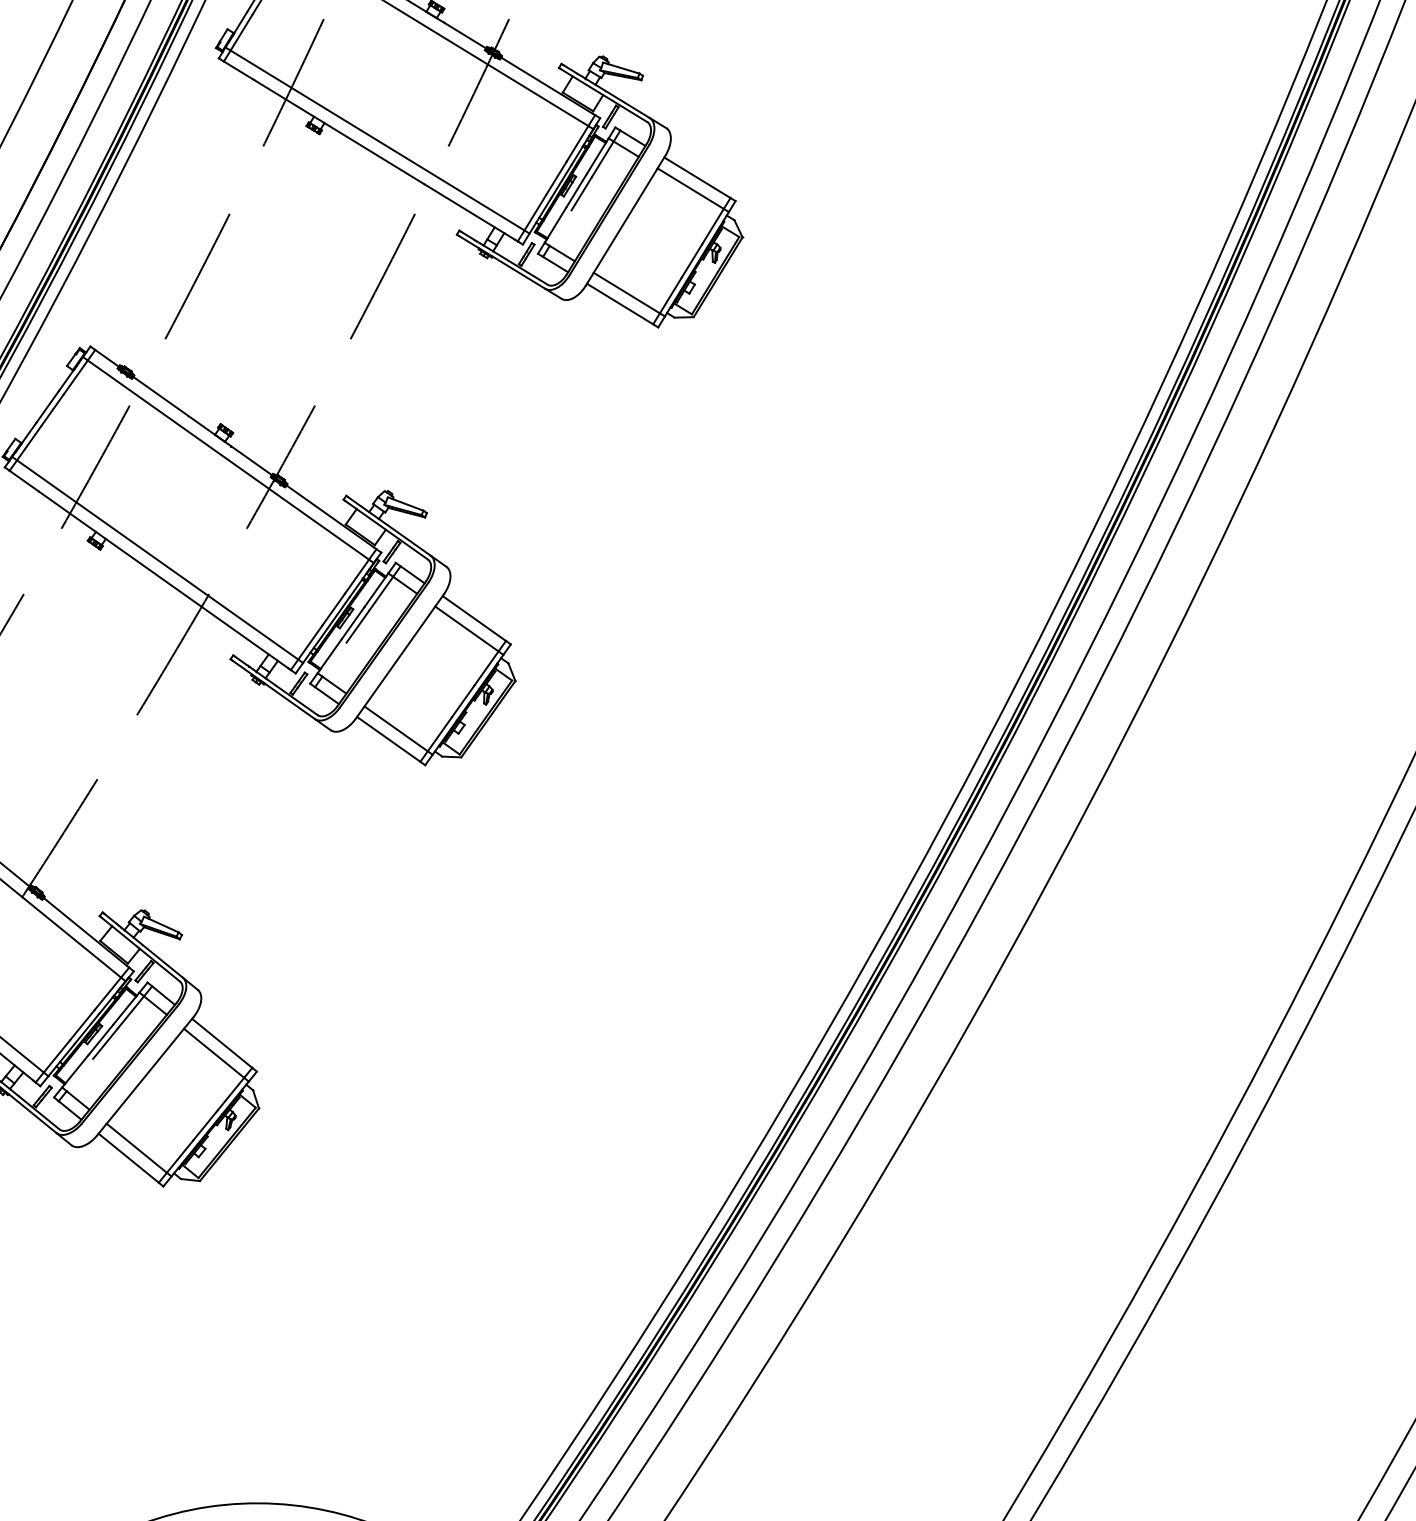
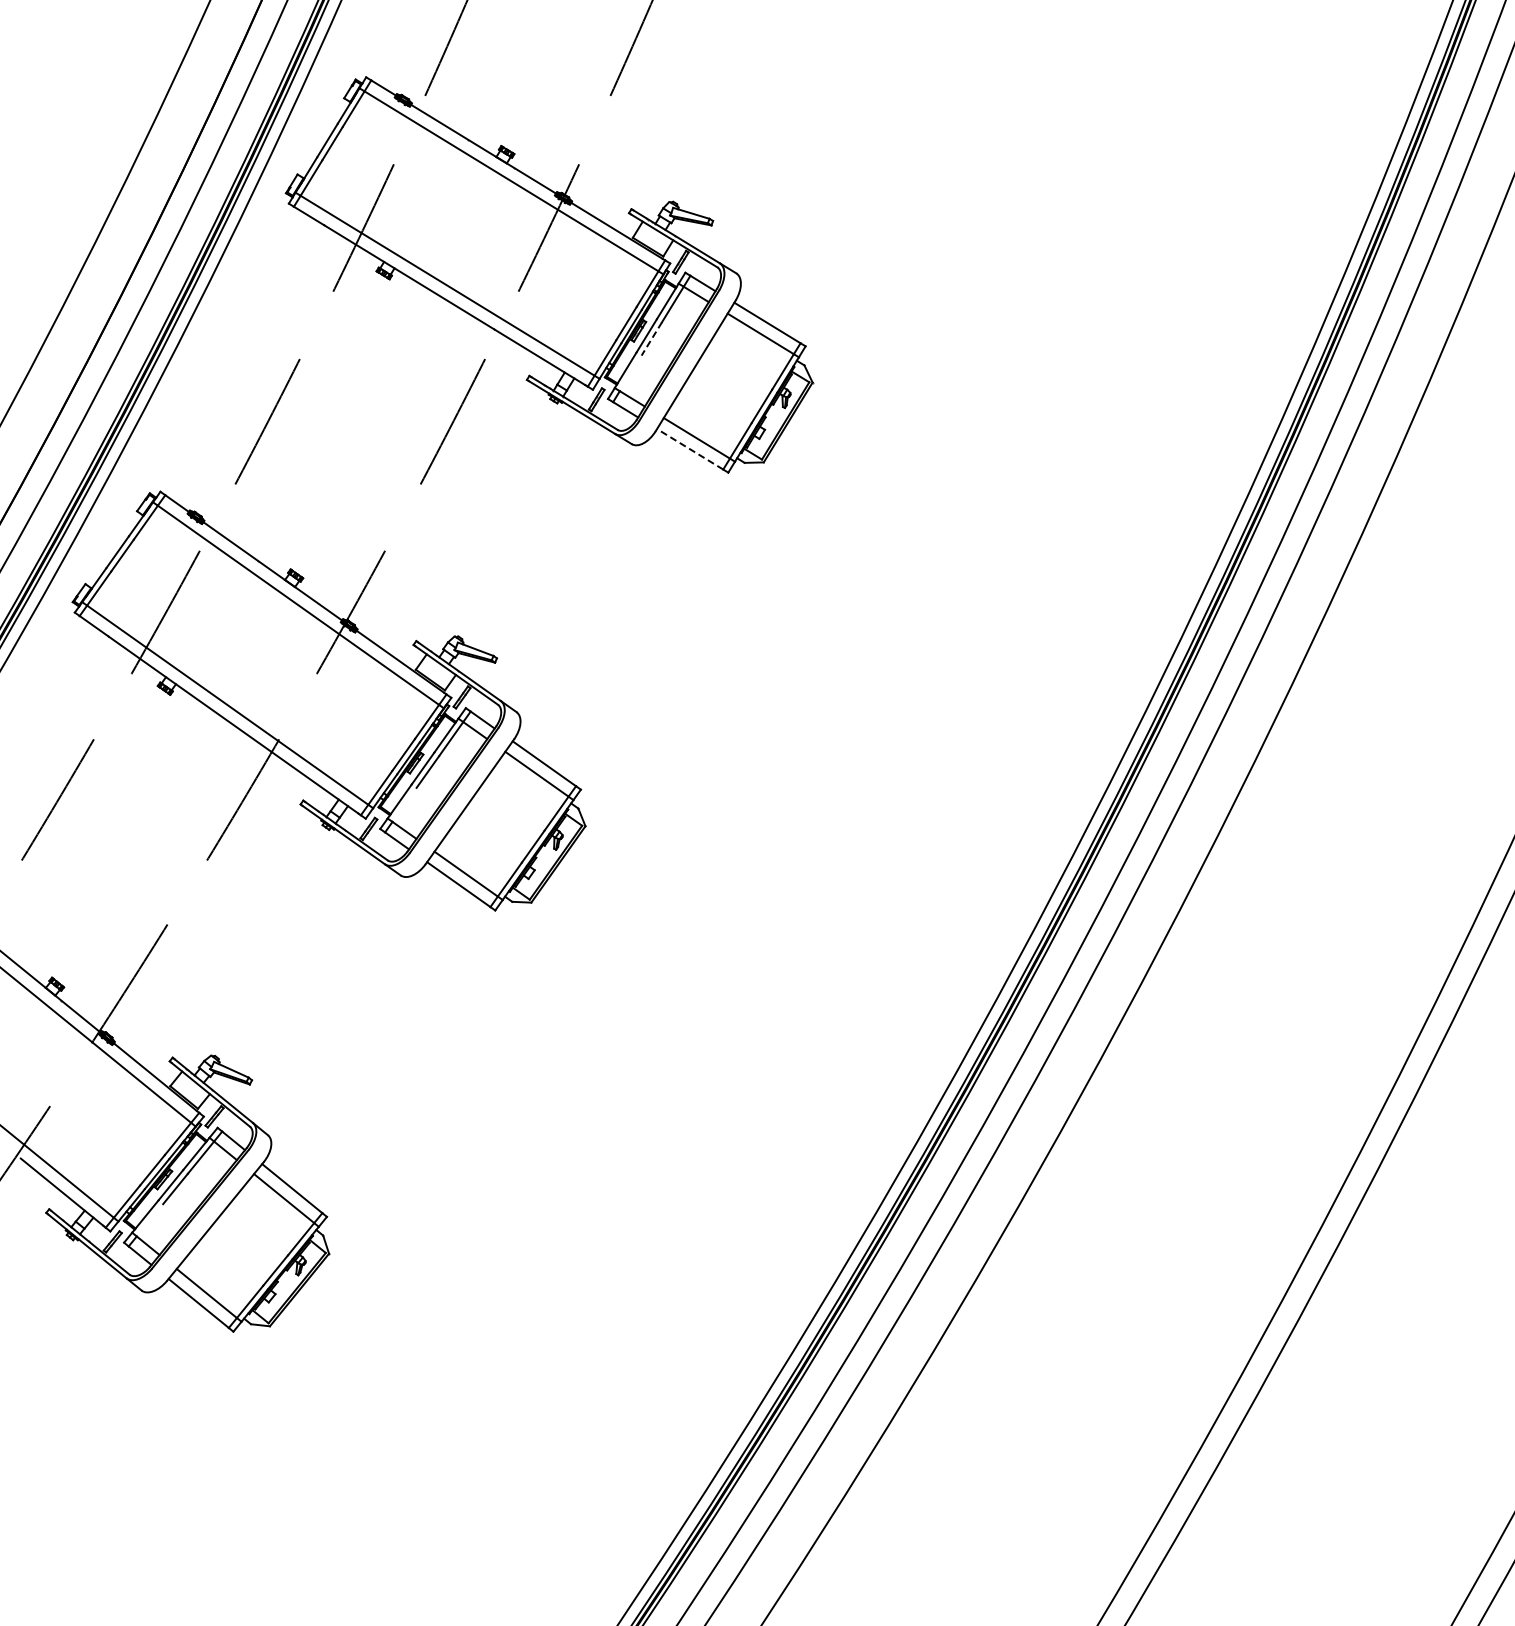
line: (581, 193) -> (651, 338), solid -> dashed
line: (620, 304) -> (690, 449), solid -> dashed

